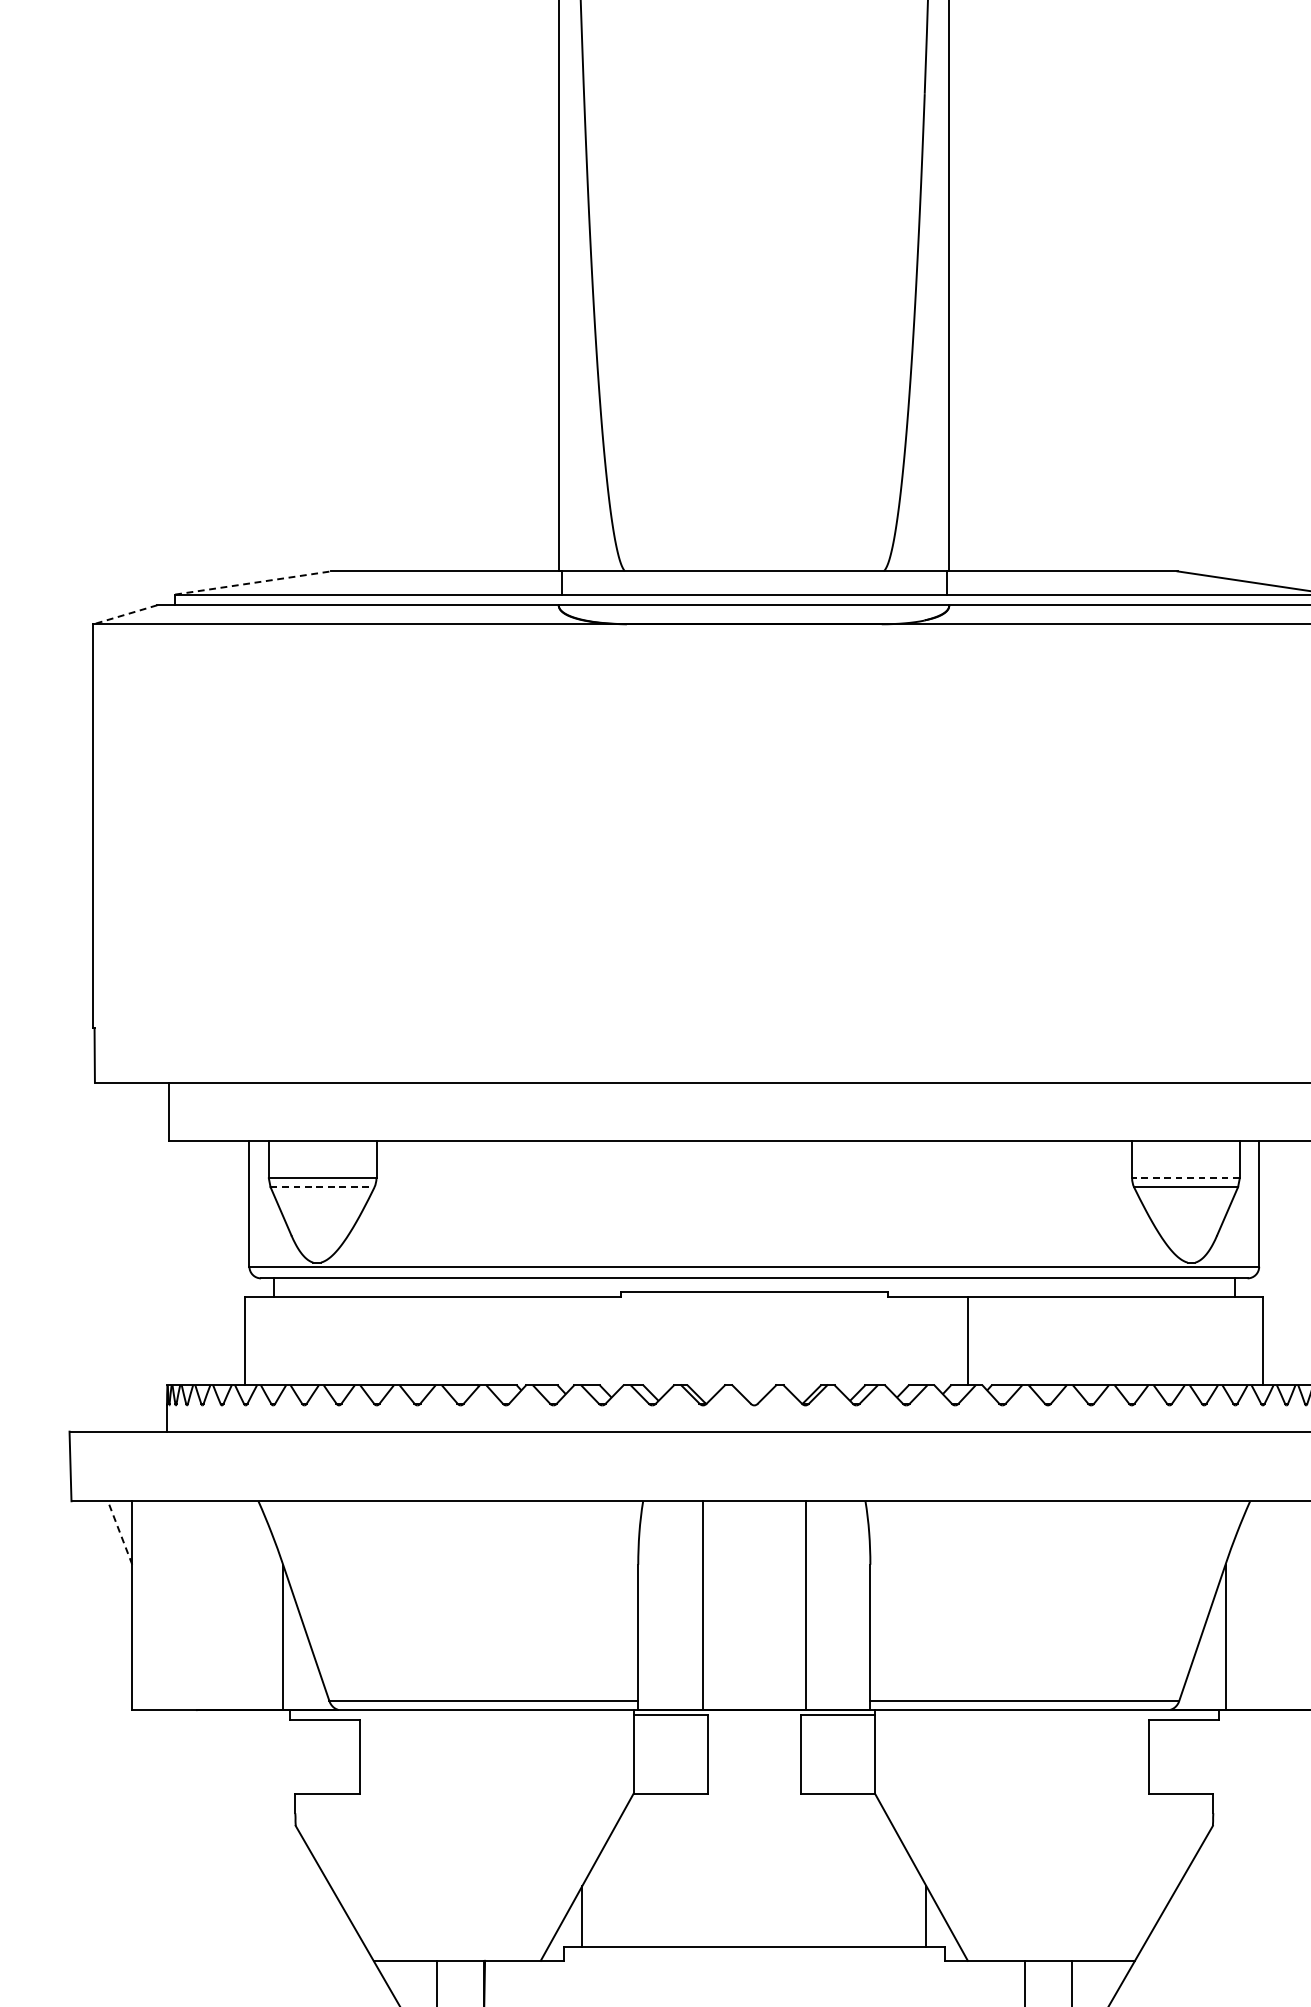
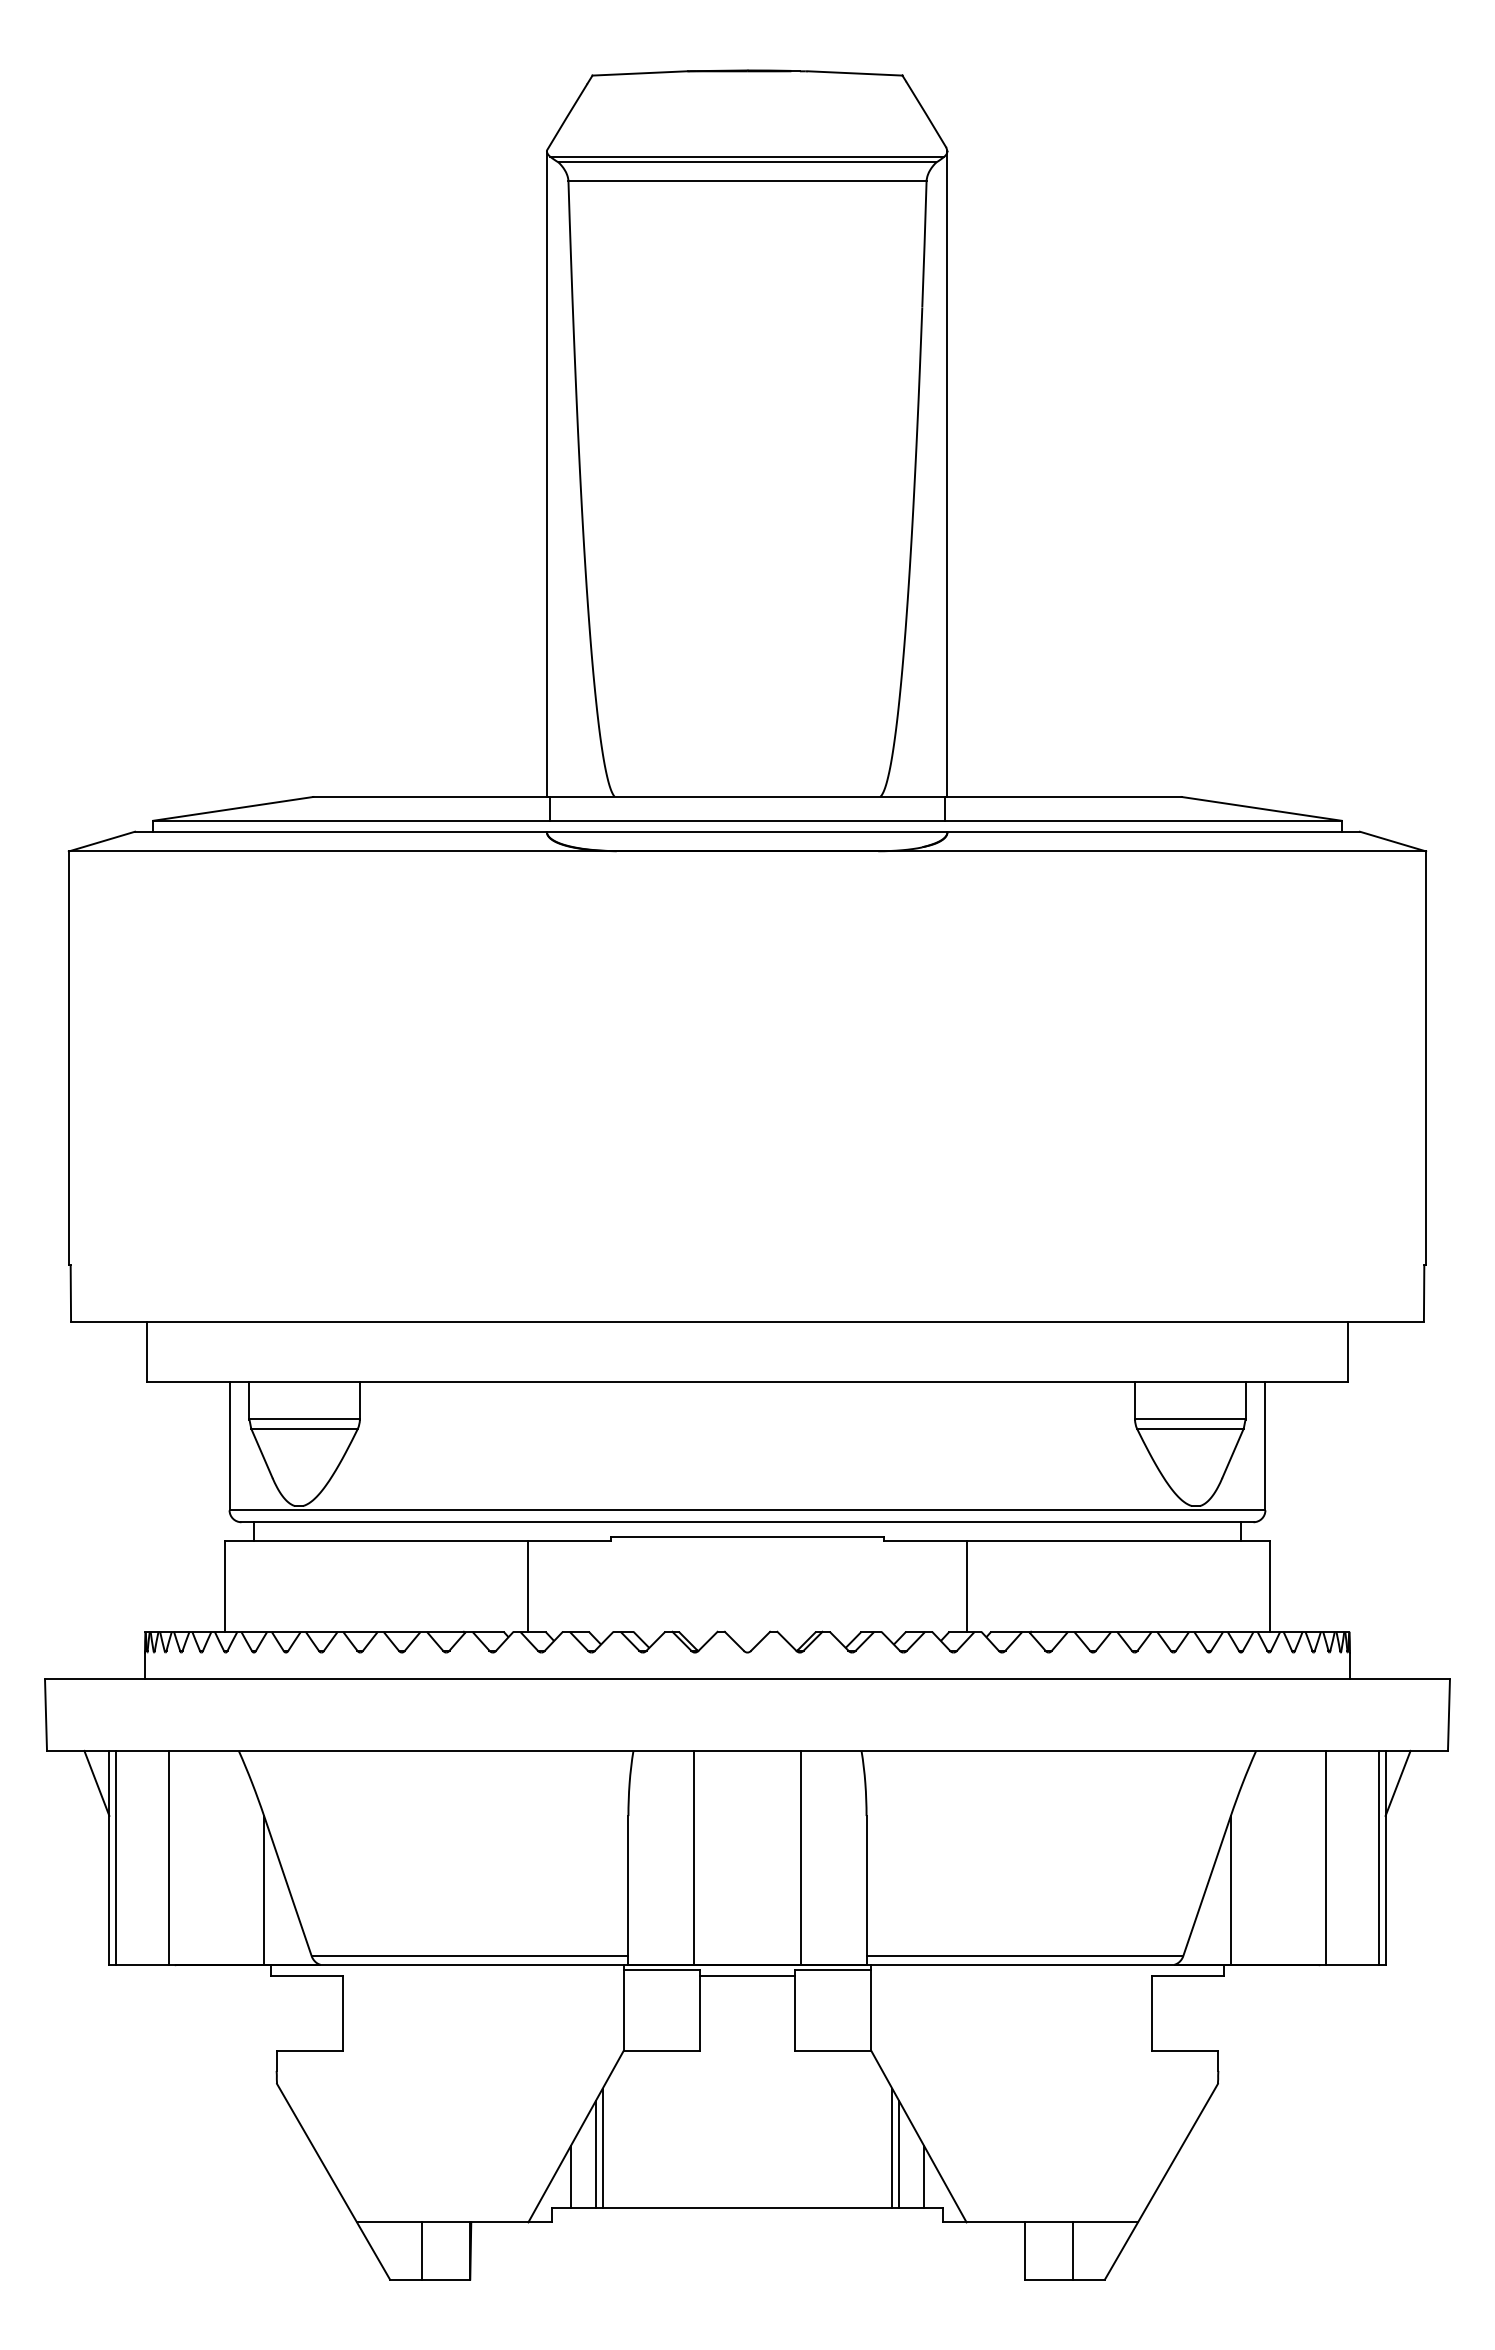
line: (253, 582) -> (233, 808), dashed -> solid
line: (124, 614) -> (101, 841), dashed -> solid
line: (1185, 1178) -> (1189, 1419), dashed -> solid
line: (323, 1186) -> (305, 1428), dashed -> solid
line: (540, 1341) -> (528, 1586), added
line: (119, 1533) -> (96, 1783), dashed -> solid
line: (139, 1605) -> (116, 1857), added
line: (190, 1605) -> (169, 1857), added
line: (754, 1720) -> (747, 1975), added
line: (612, 1888) -> (602, 2148), added
line: (895, 1888) -> (892, 2148), added
line: (606, 1894) -> (595, 2154), added
line: (902, 1894) -> (899, 2154), added

